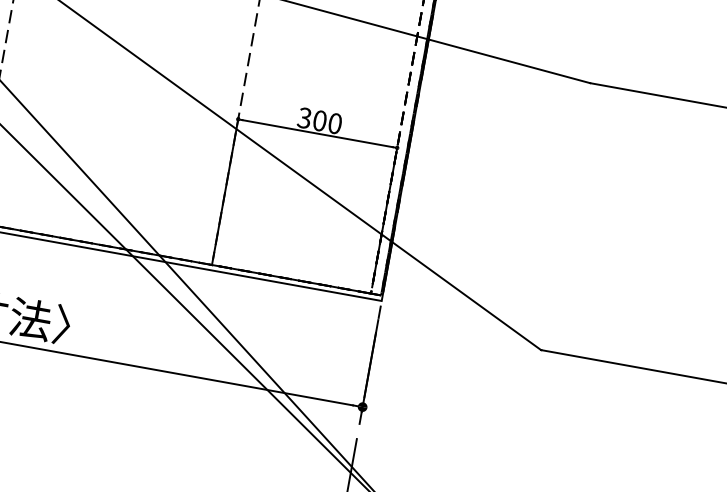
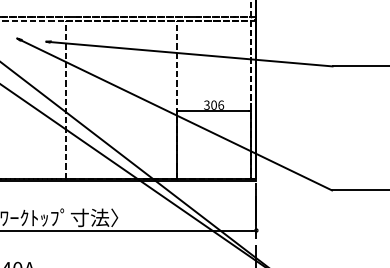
text: (336, 122) -> (221, 104), 300 -> 306

